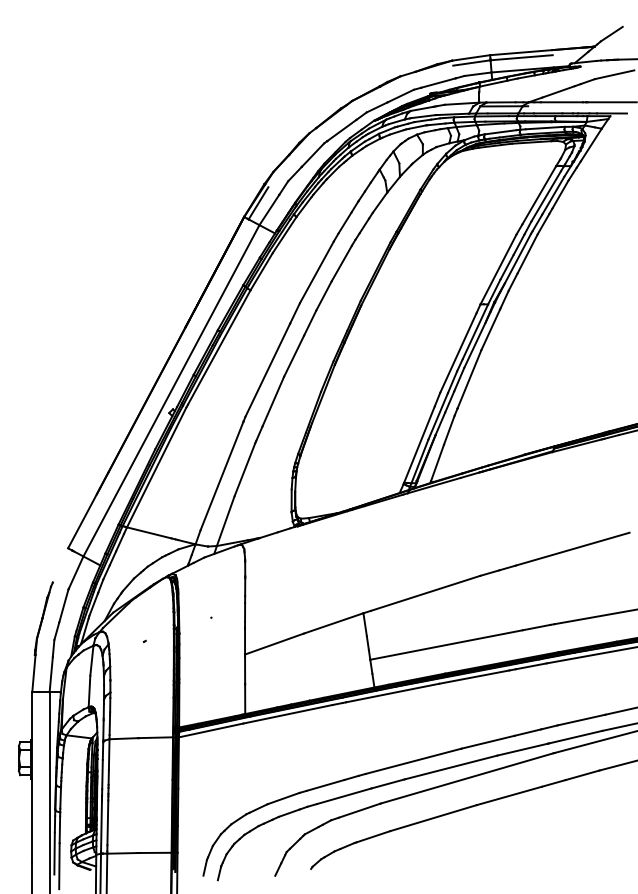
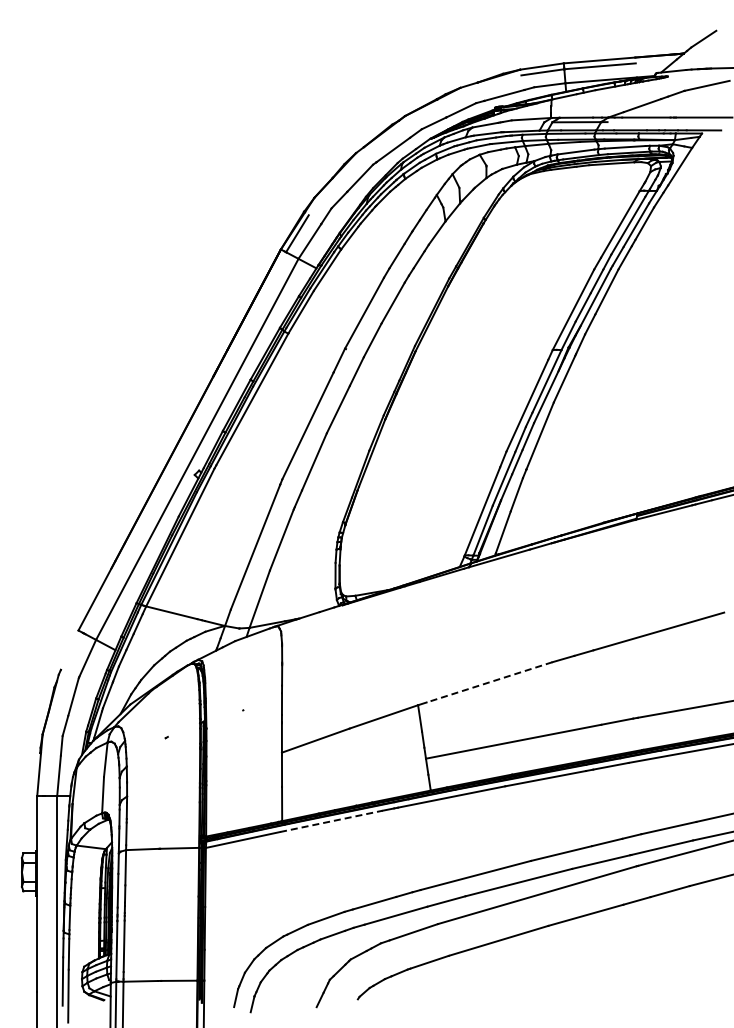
line: (425, 593) -> (489, 682), solid -> dashed
line: (288, 714) -> (331, 821), solid -> dashed

